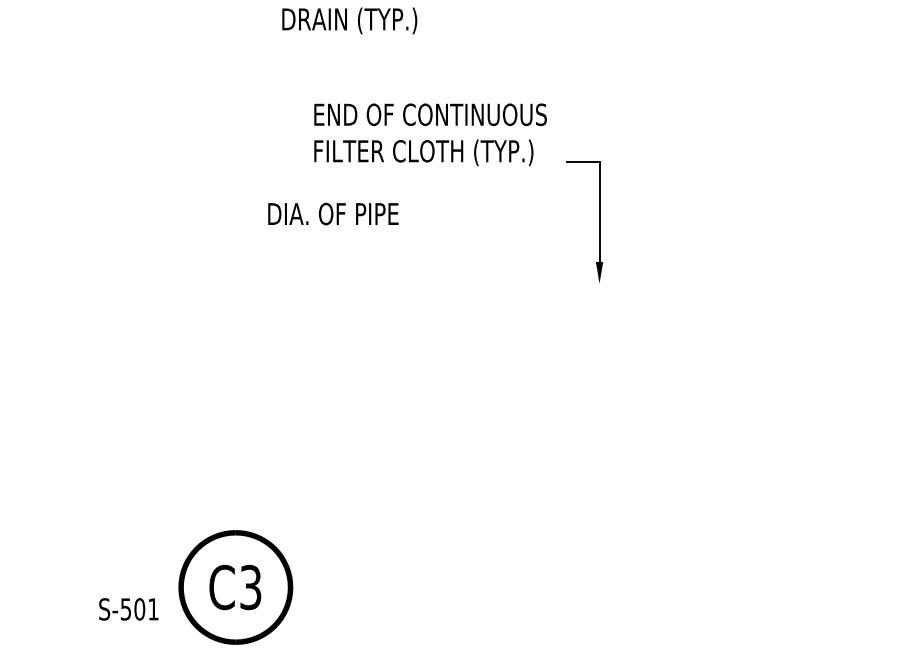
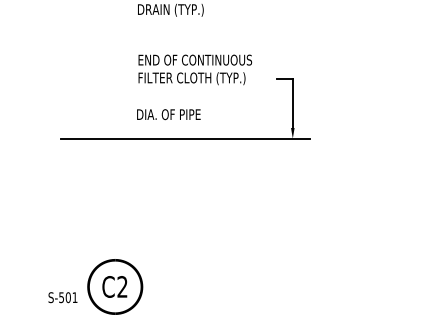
text: (430, 133) -> (195, 69), moved
text: (332, 213) -> (168, 114), moved
line: (379, 283) -> (185, 138), added
text: (250, 586) -> (122, 286), C3 -> C2

